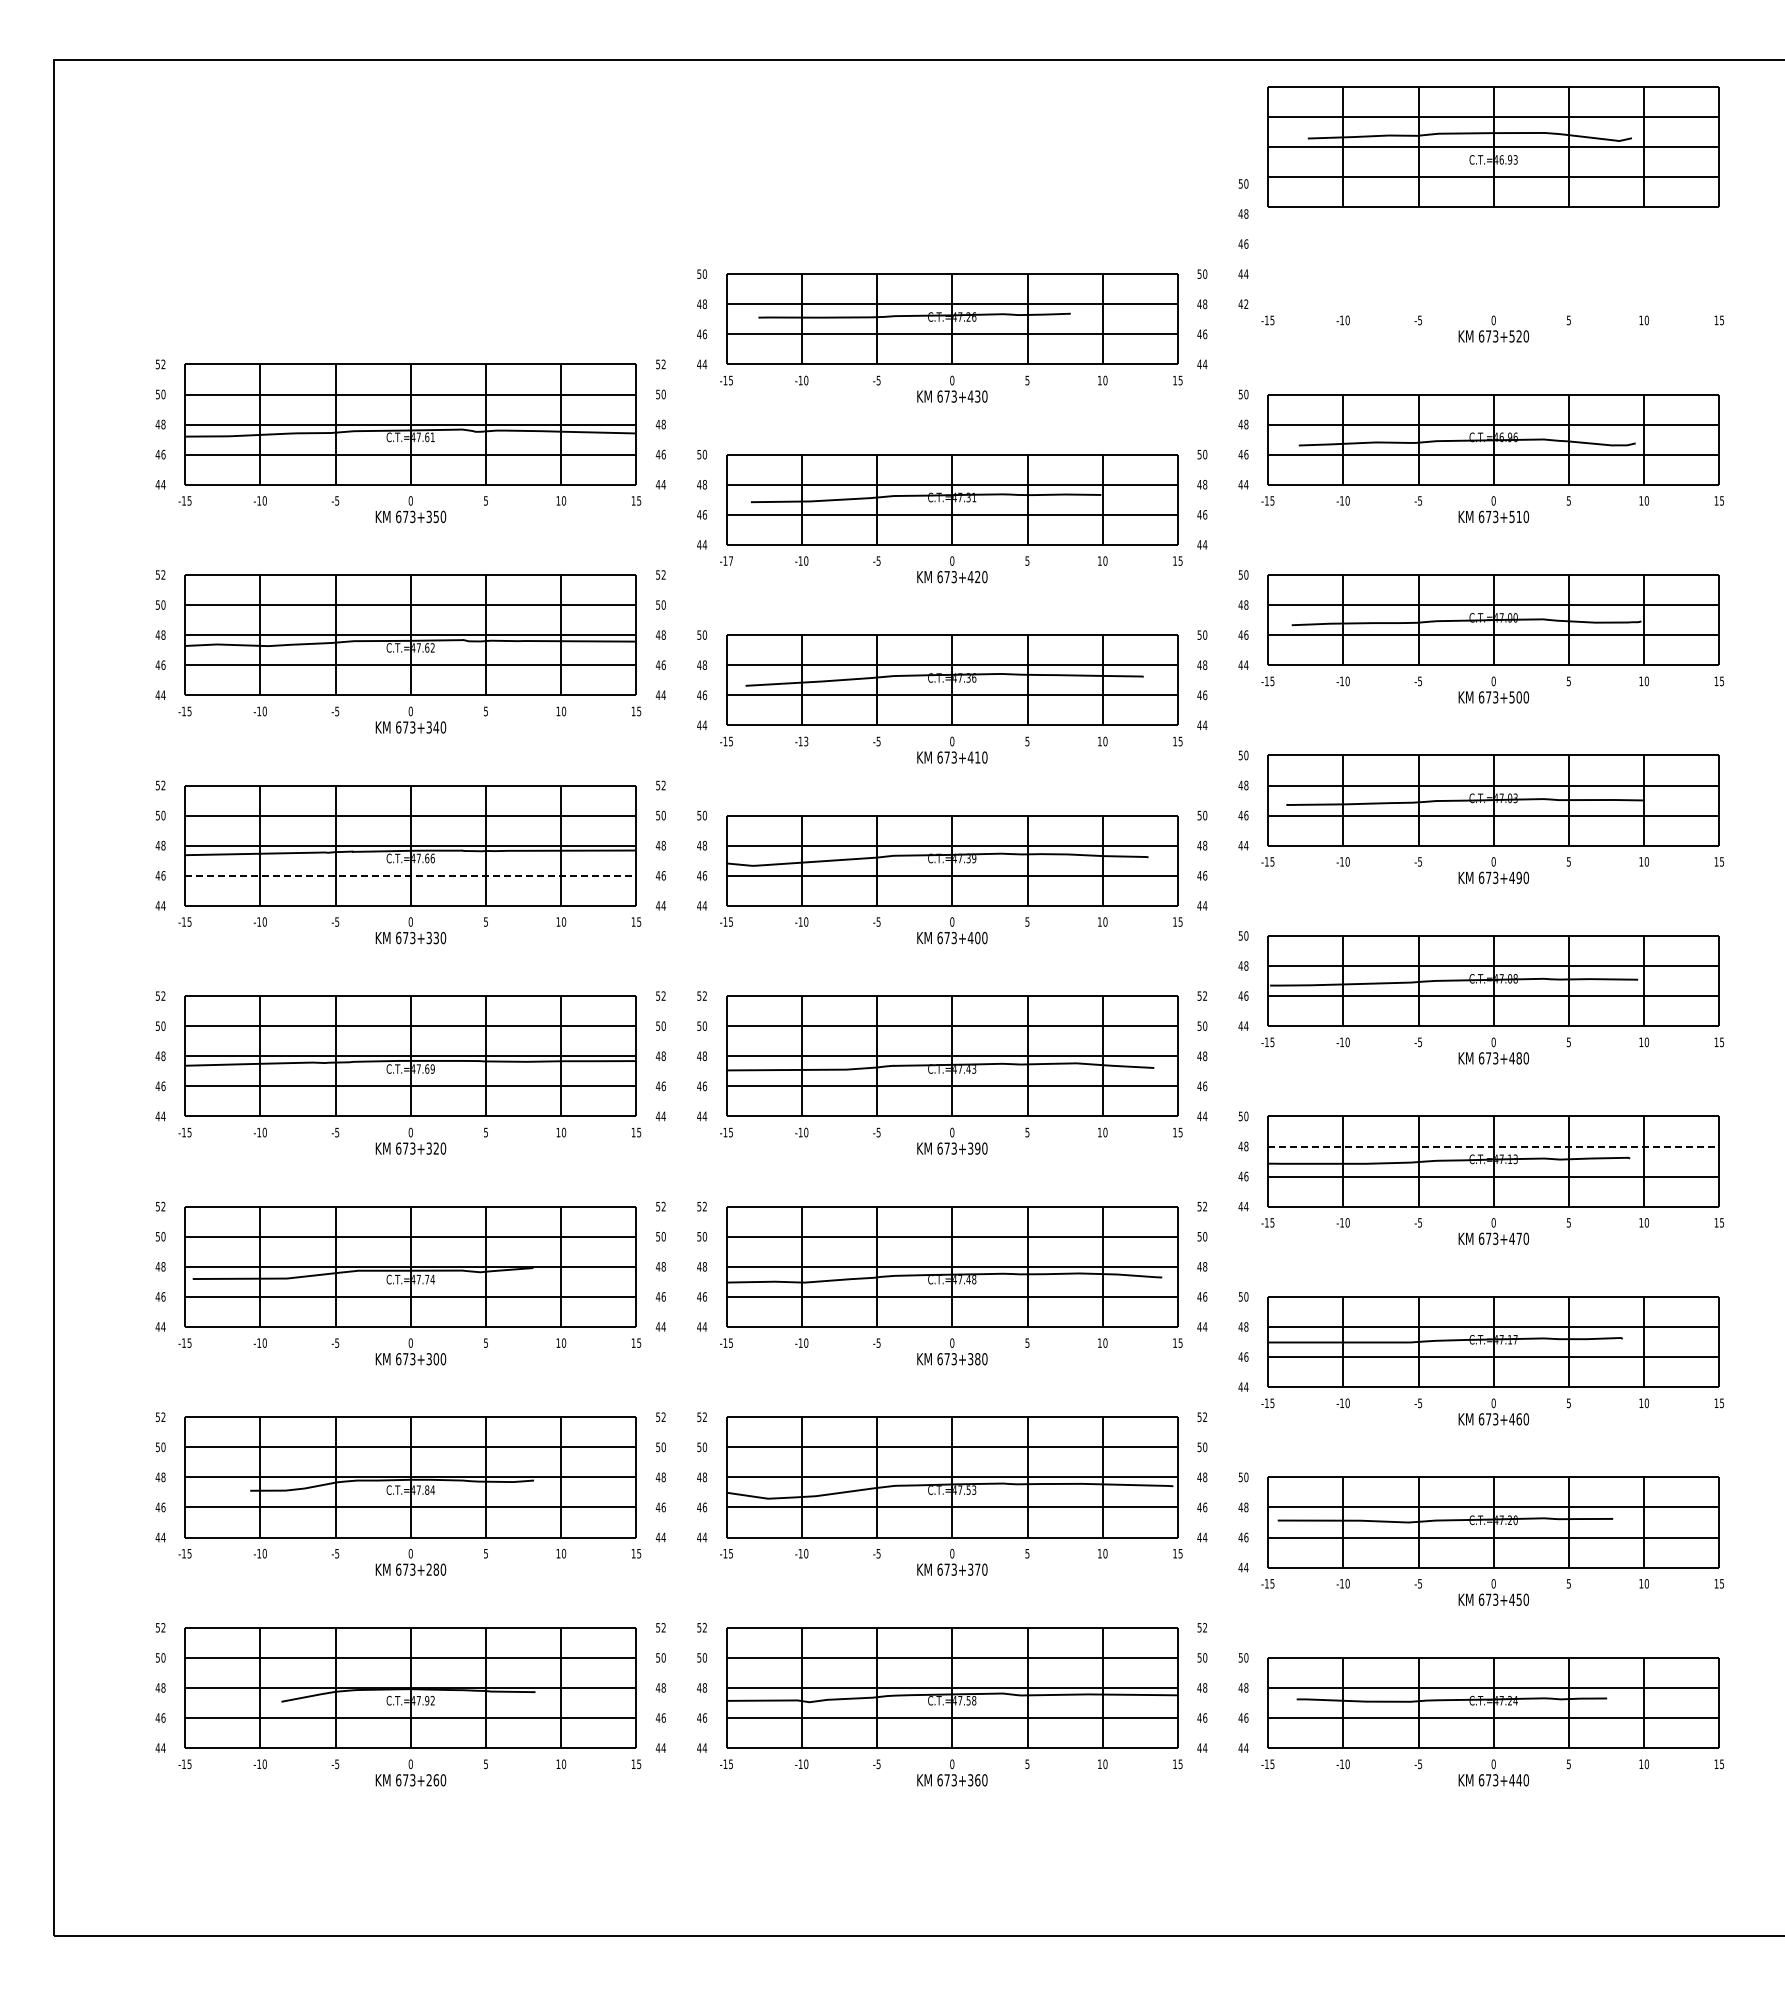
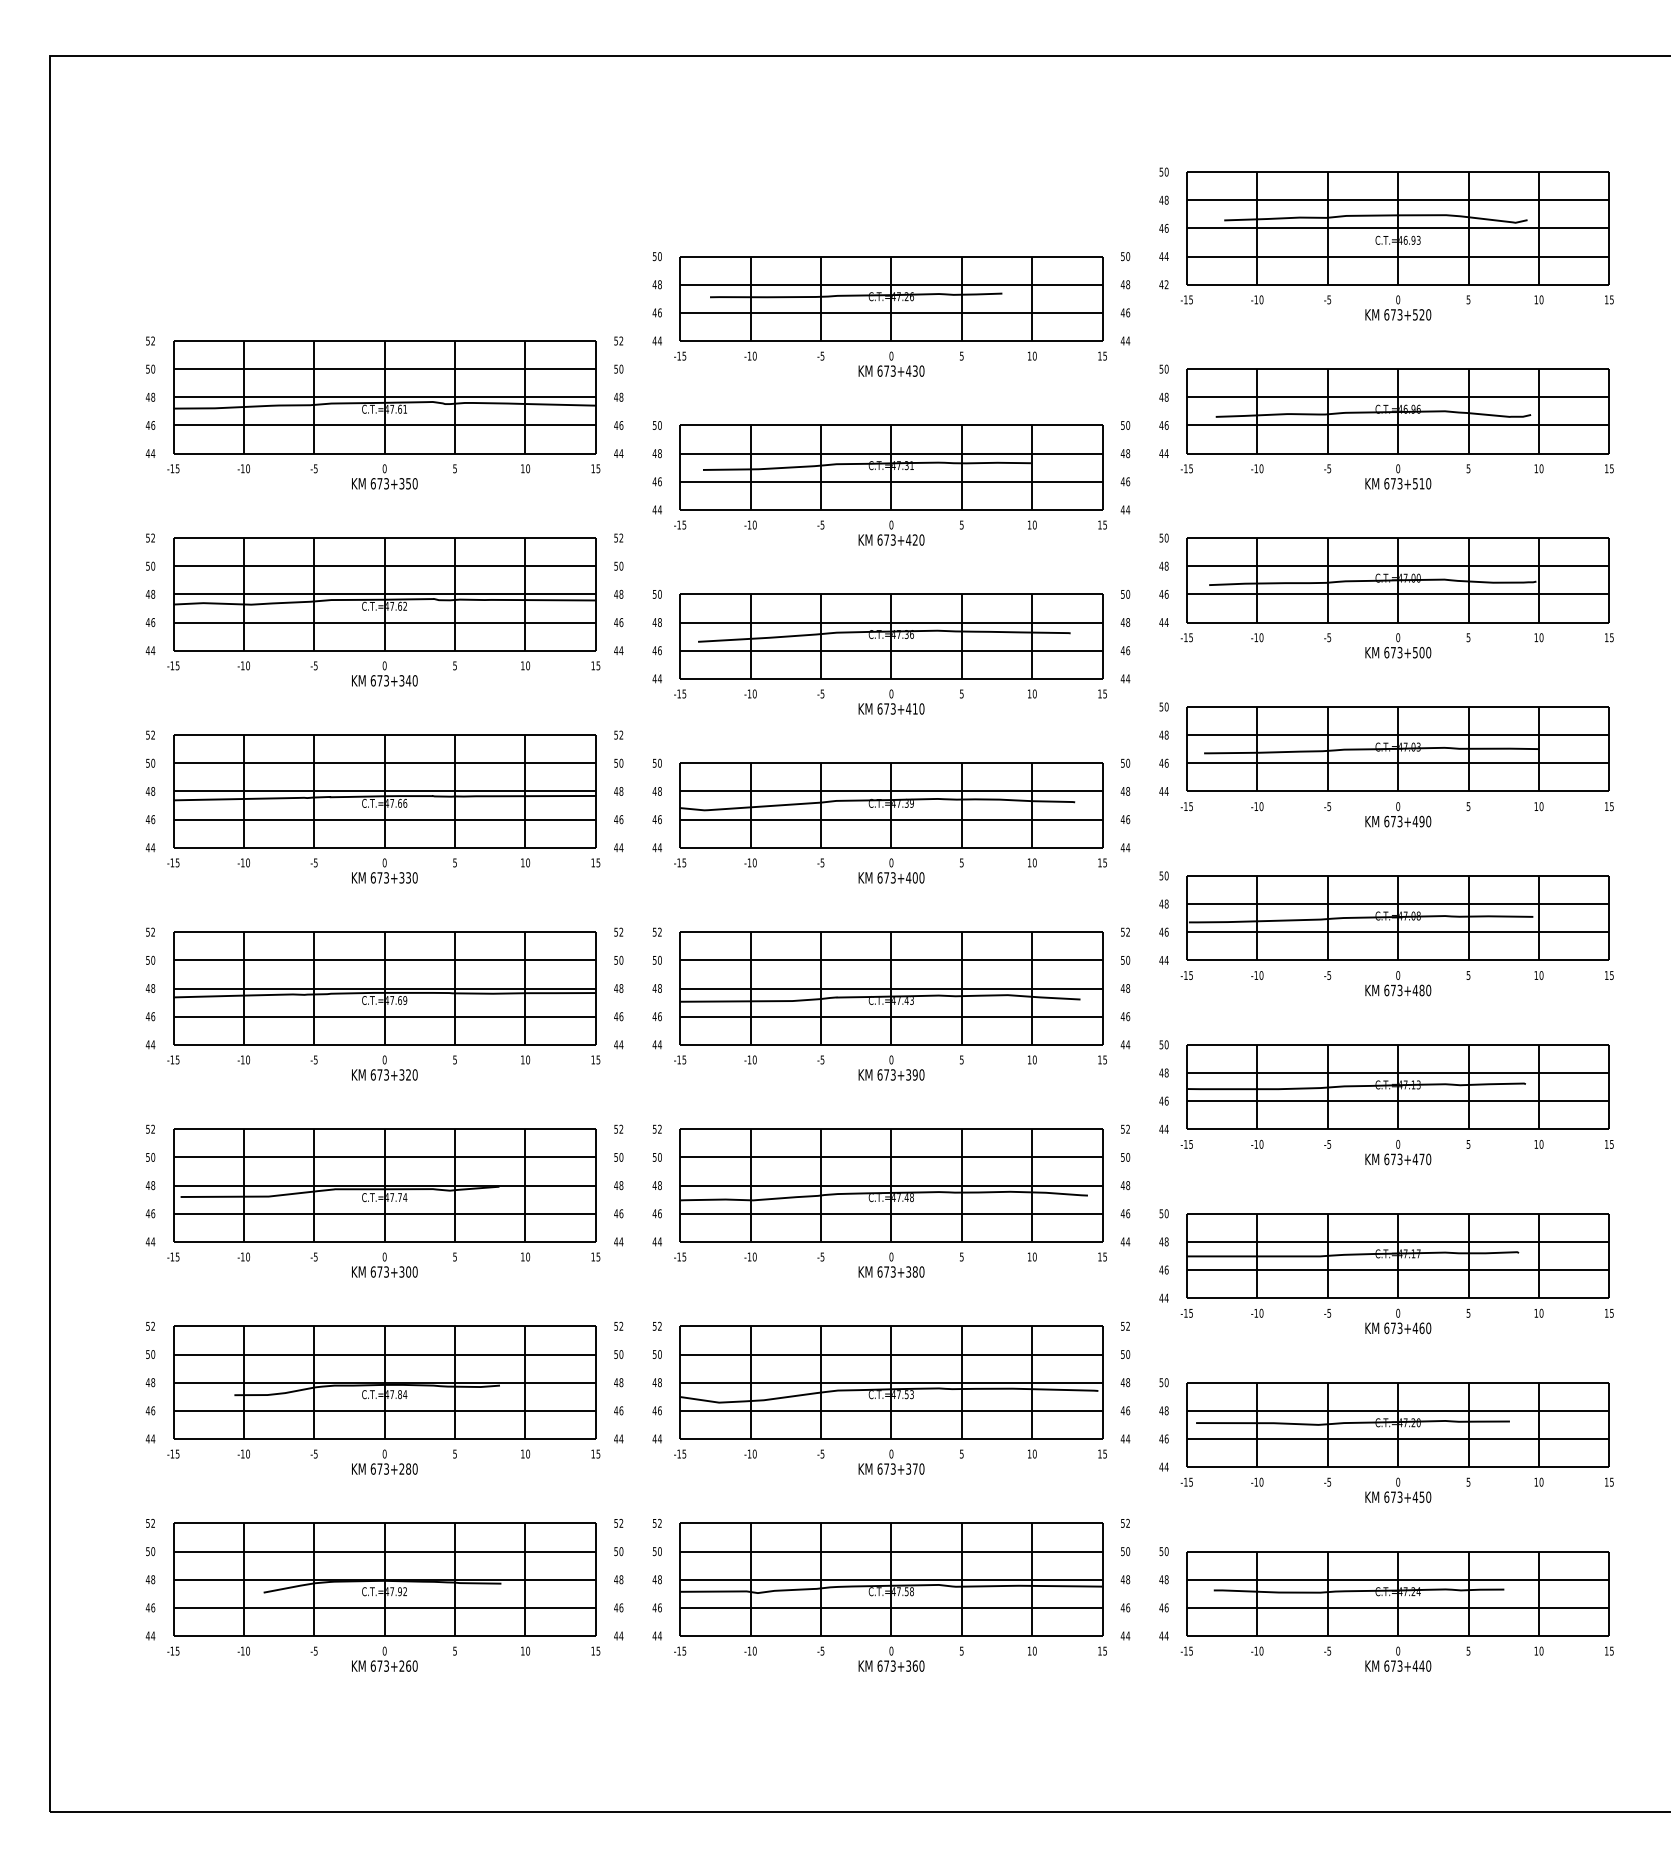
part: (1493, 146) -> (1397, 227), moved
text: (730, 560) -> (683, 524), -17 -> -15
text: (806, 741) -> (755, 693), -13 -> -10
line: (410, 875) -> (384, 819), dashed -> solid
line: (1493, 1146) -> (1397, 1072), dashed -> solid

